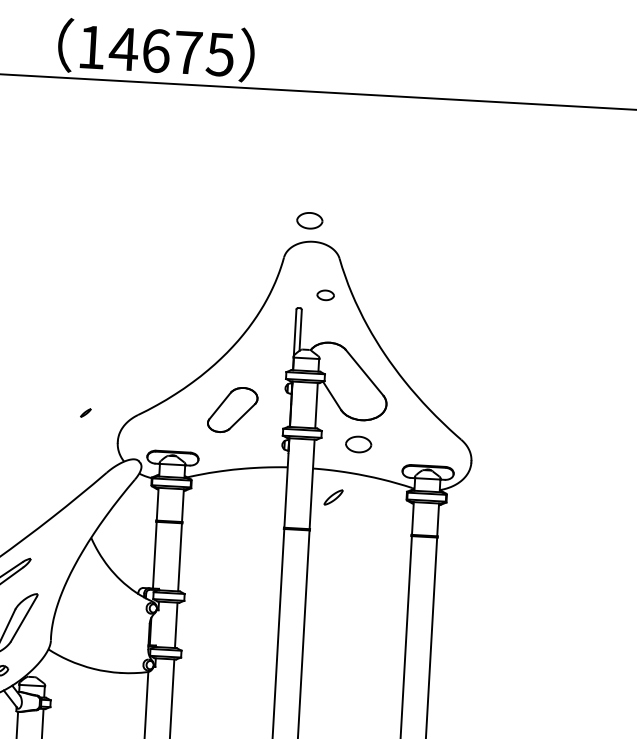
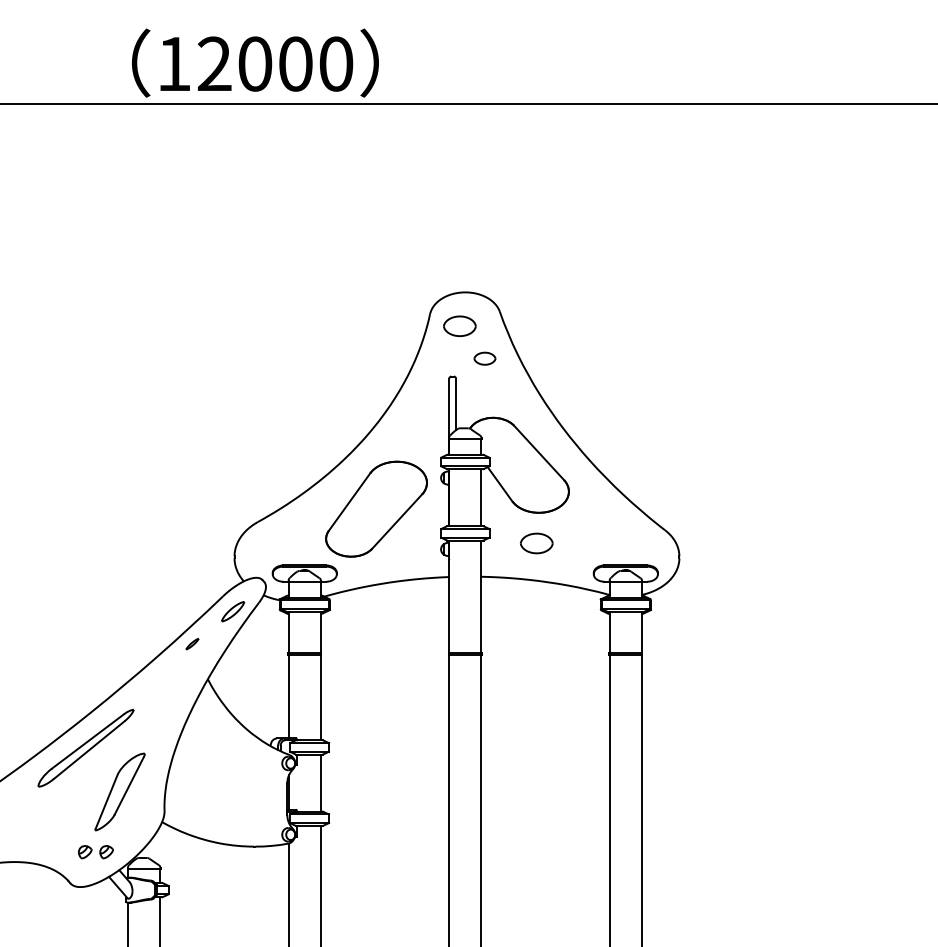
text: (171, 51) -> (274, 63), 14675 -> 12000
part: (309, 220) -> (459, 325), moved
part: (232, 409) -> (376, 508), size x1.67
part: (85, 413) -> (192, 644), moved
part: (333, 497) -> (233, 611), moved

